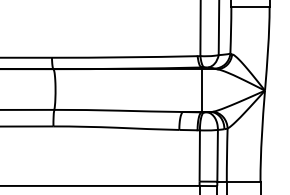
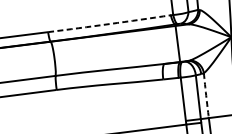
arc: (124, 57) -> (109, 24), solid -> dashed
arc: (227, 155) -> (206, 95), solid -> dashed

